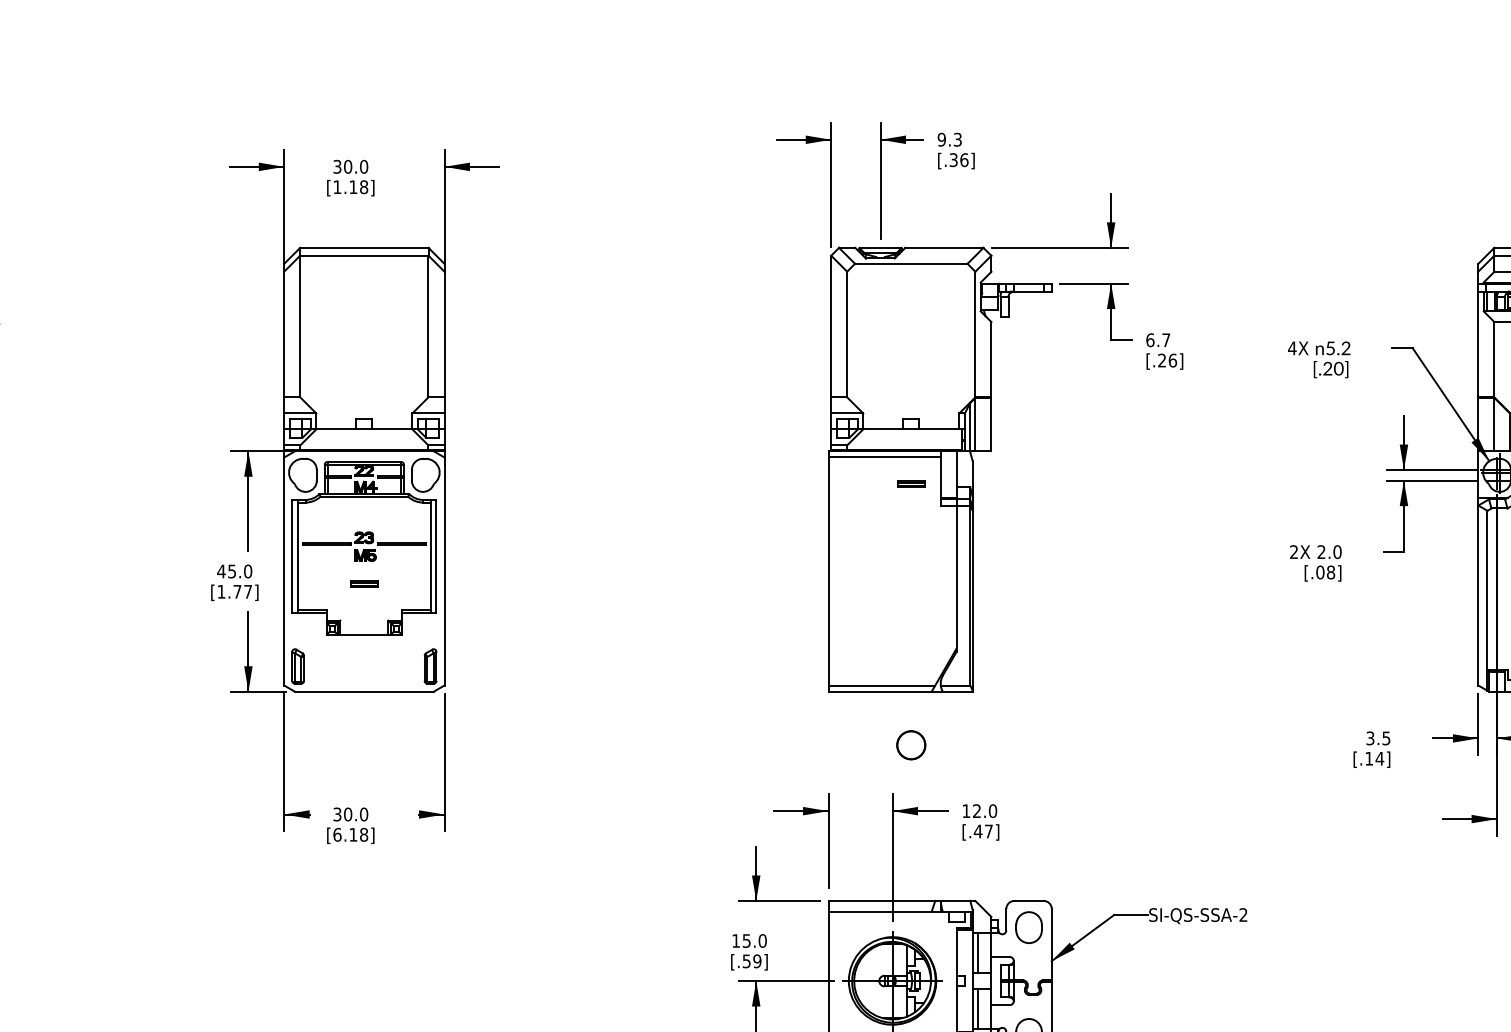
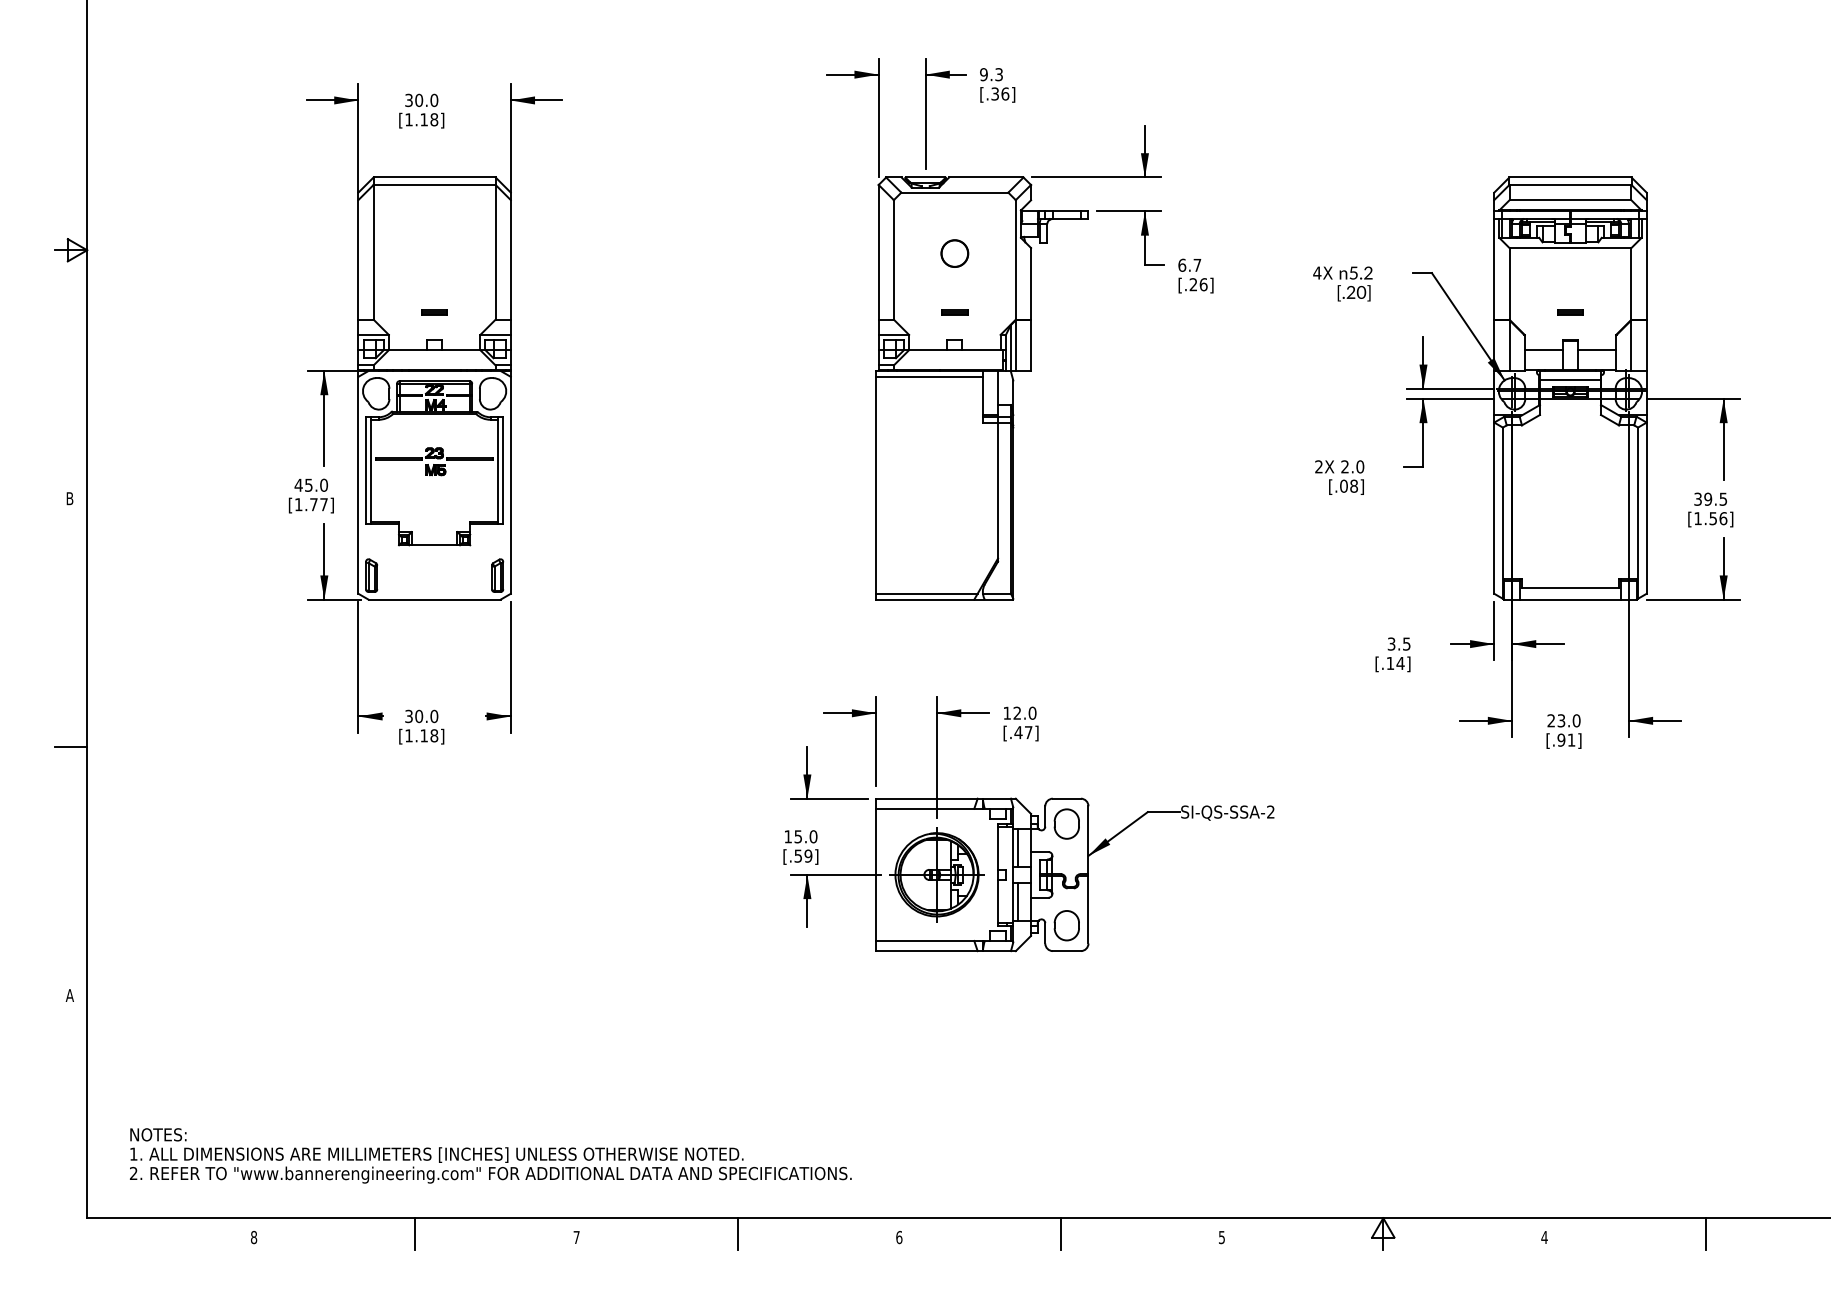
part: (910, 484) -> (954, 312), moved
part: (364, 584) -> (434, 312), moved
part: (910, 745) -> (954, 253), moved
text: (337, 834) -> (409, 735), [6.18] -> [1.18]

